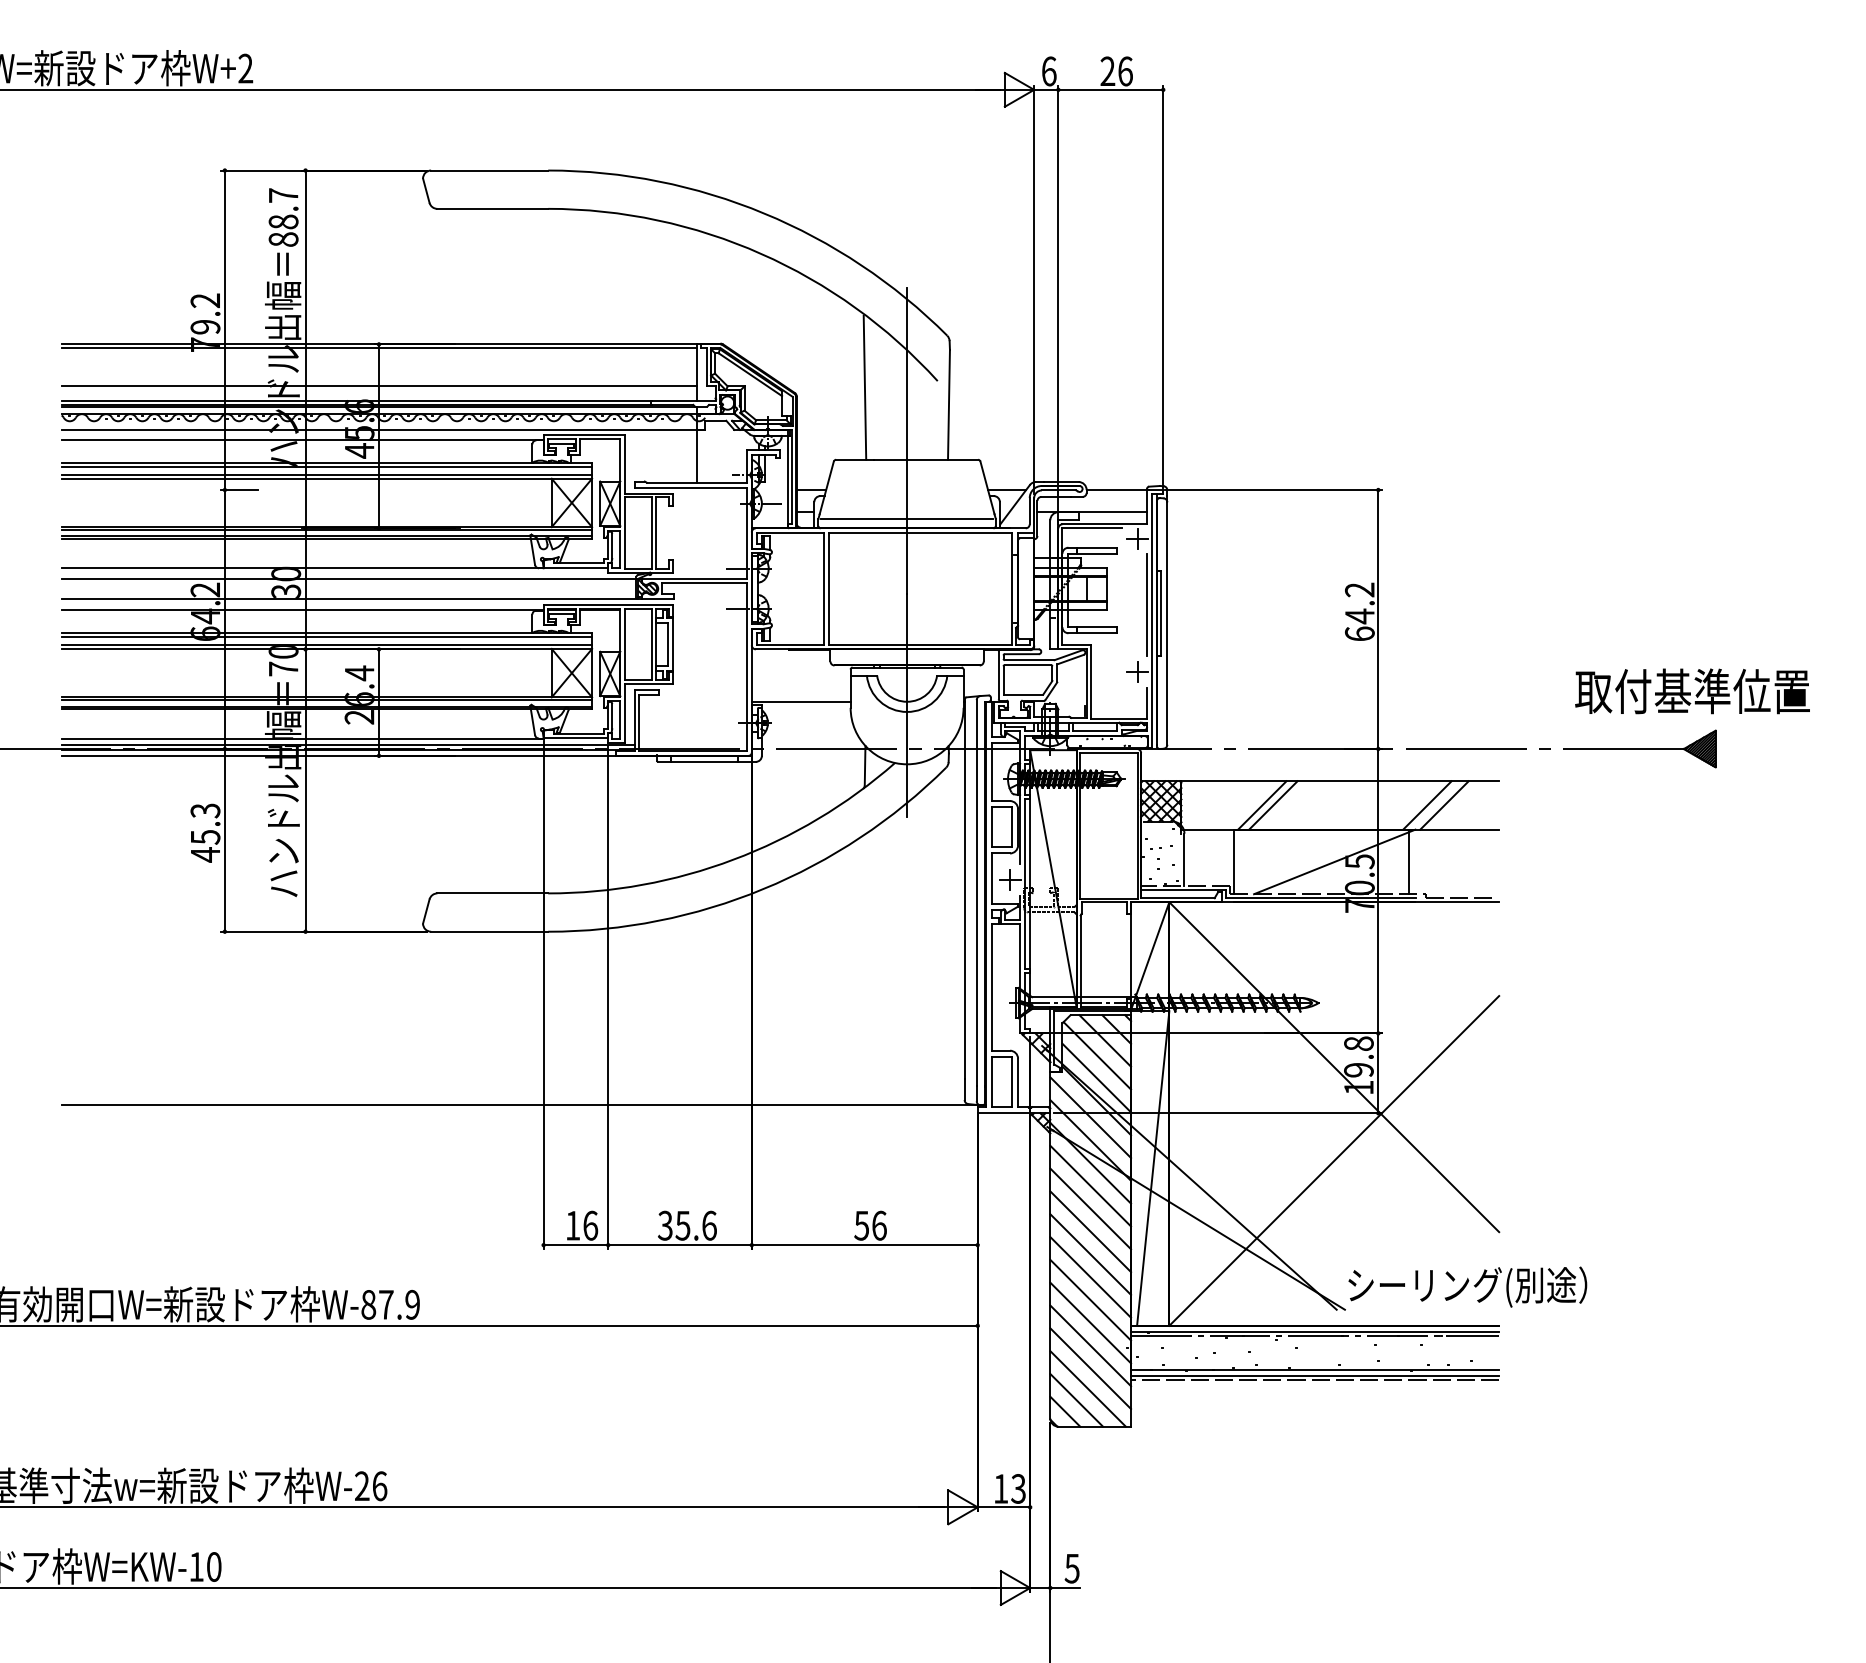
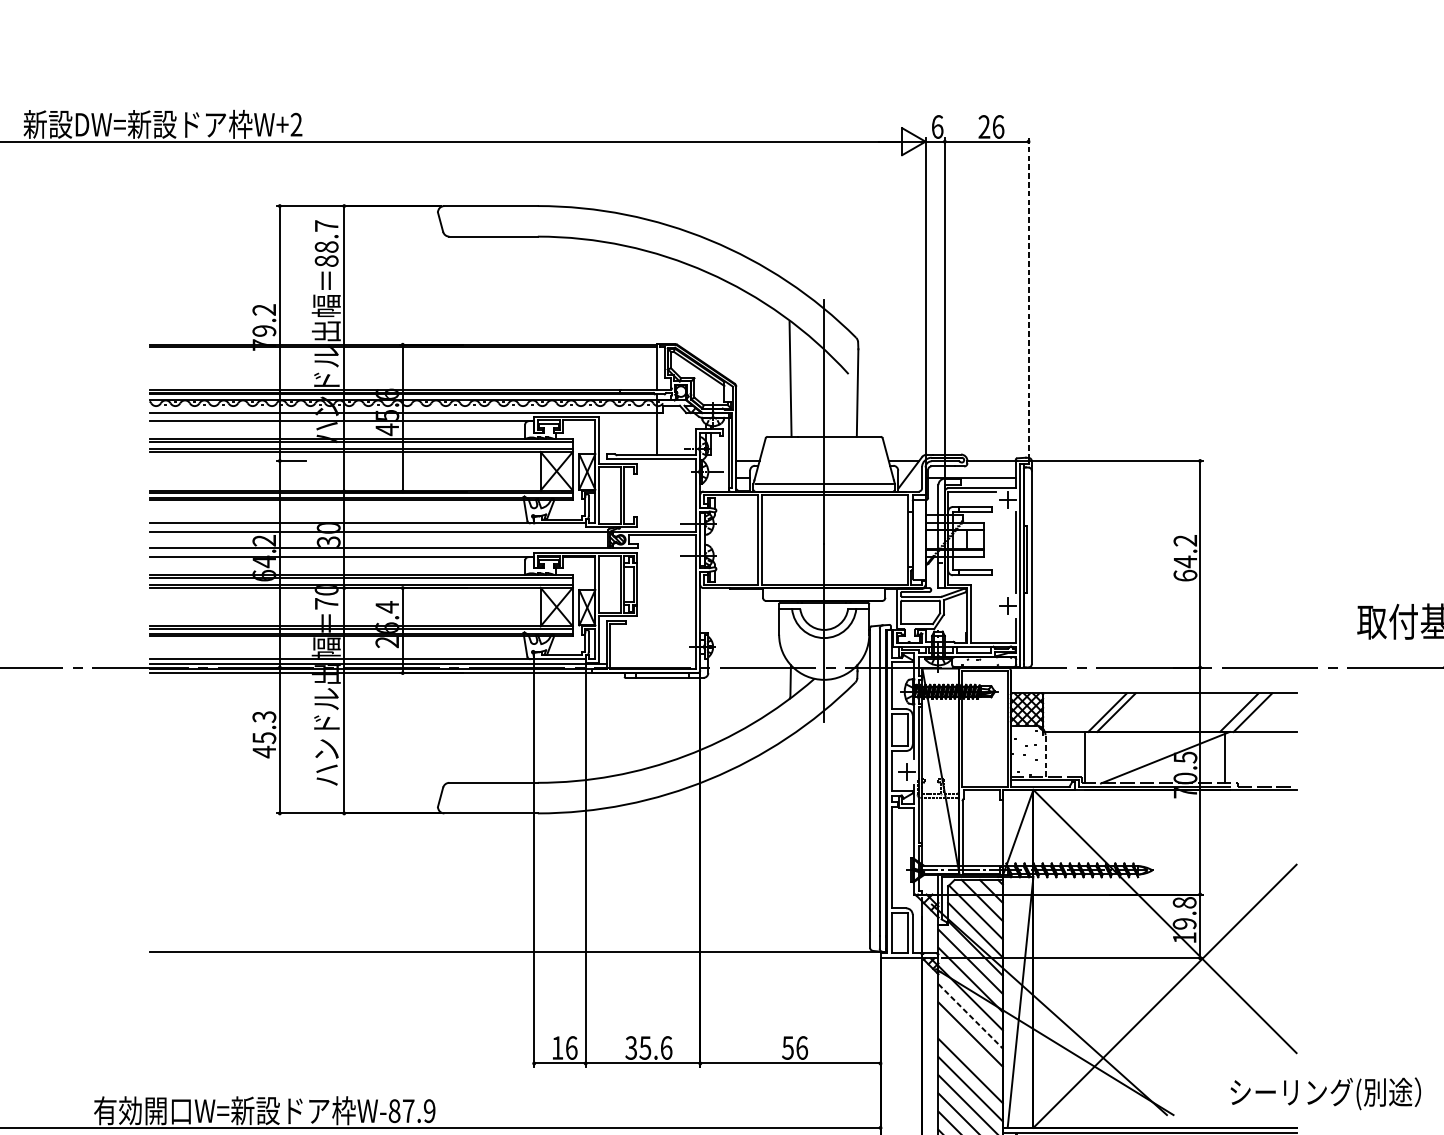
line: (1163, 286) -> (1028, 298), solid -> dashed
line: (378, 385) -> (402, 377), removed
line: (800, 701) -> (739, 629), removed
line: (1184, 859) -> (1045, 755), solid -> dashed
line: (1091, 1186) -> (971, 1016), solid -> dashed
line: (1090, 1231) -> (970, 1052), removed
text: (1467, 1286) -> (1325, 1093), moved

